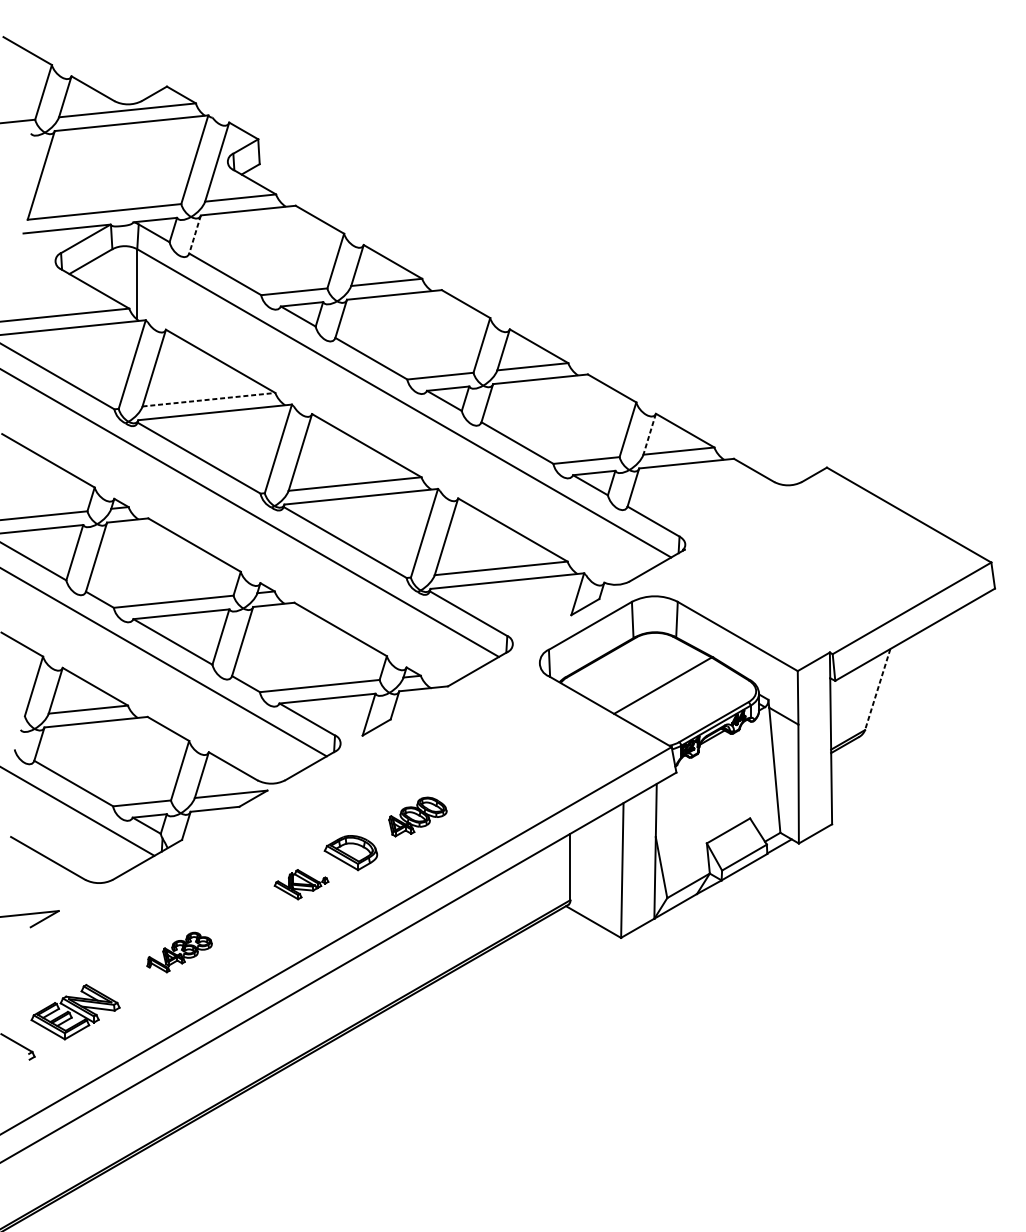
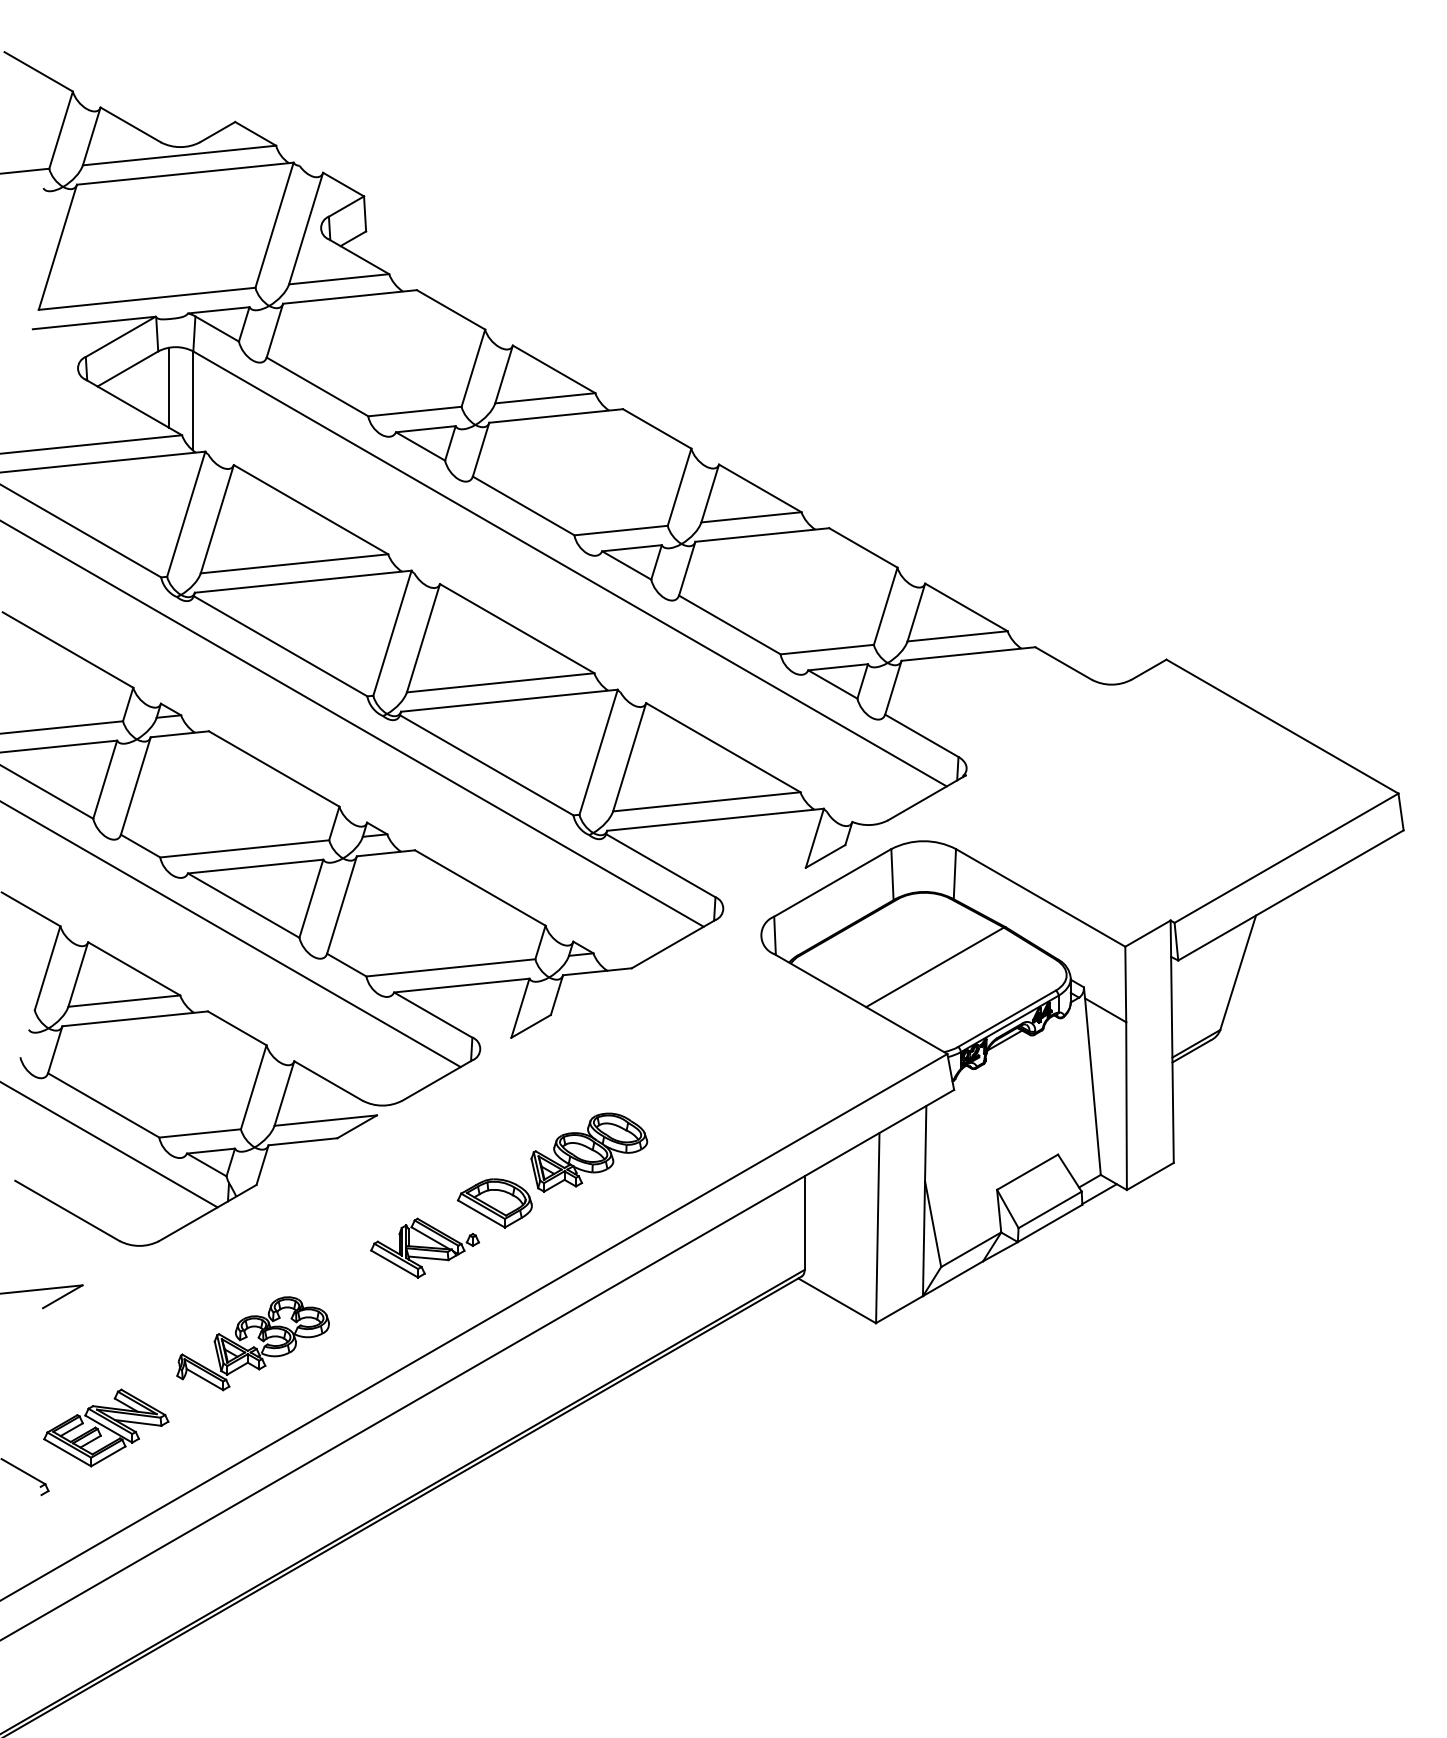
line: (194, 235) -> (274, 331), dashed -> solid
line: (120, 274) -> (169, 387), added
line: (209, 399) -> (295, 563), dashed -> solid
line: (649, 434) -> (916, 613), dashed -> solid
line: (877, 689) -> (1238, 972), dashed -> solid
part: (418, 816) -> (589, 1152), size x1.43
part: (301, 884) -> (425, 1247), size x1.43
part: (179, 952) -> (252, 1343), size x1.67

